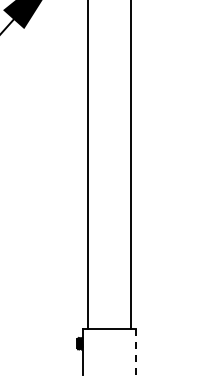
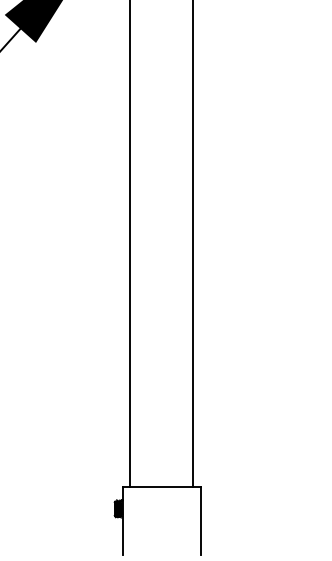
line: (135, 351) -> (200, 520), dashed -> solid

